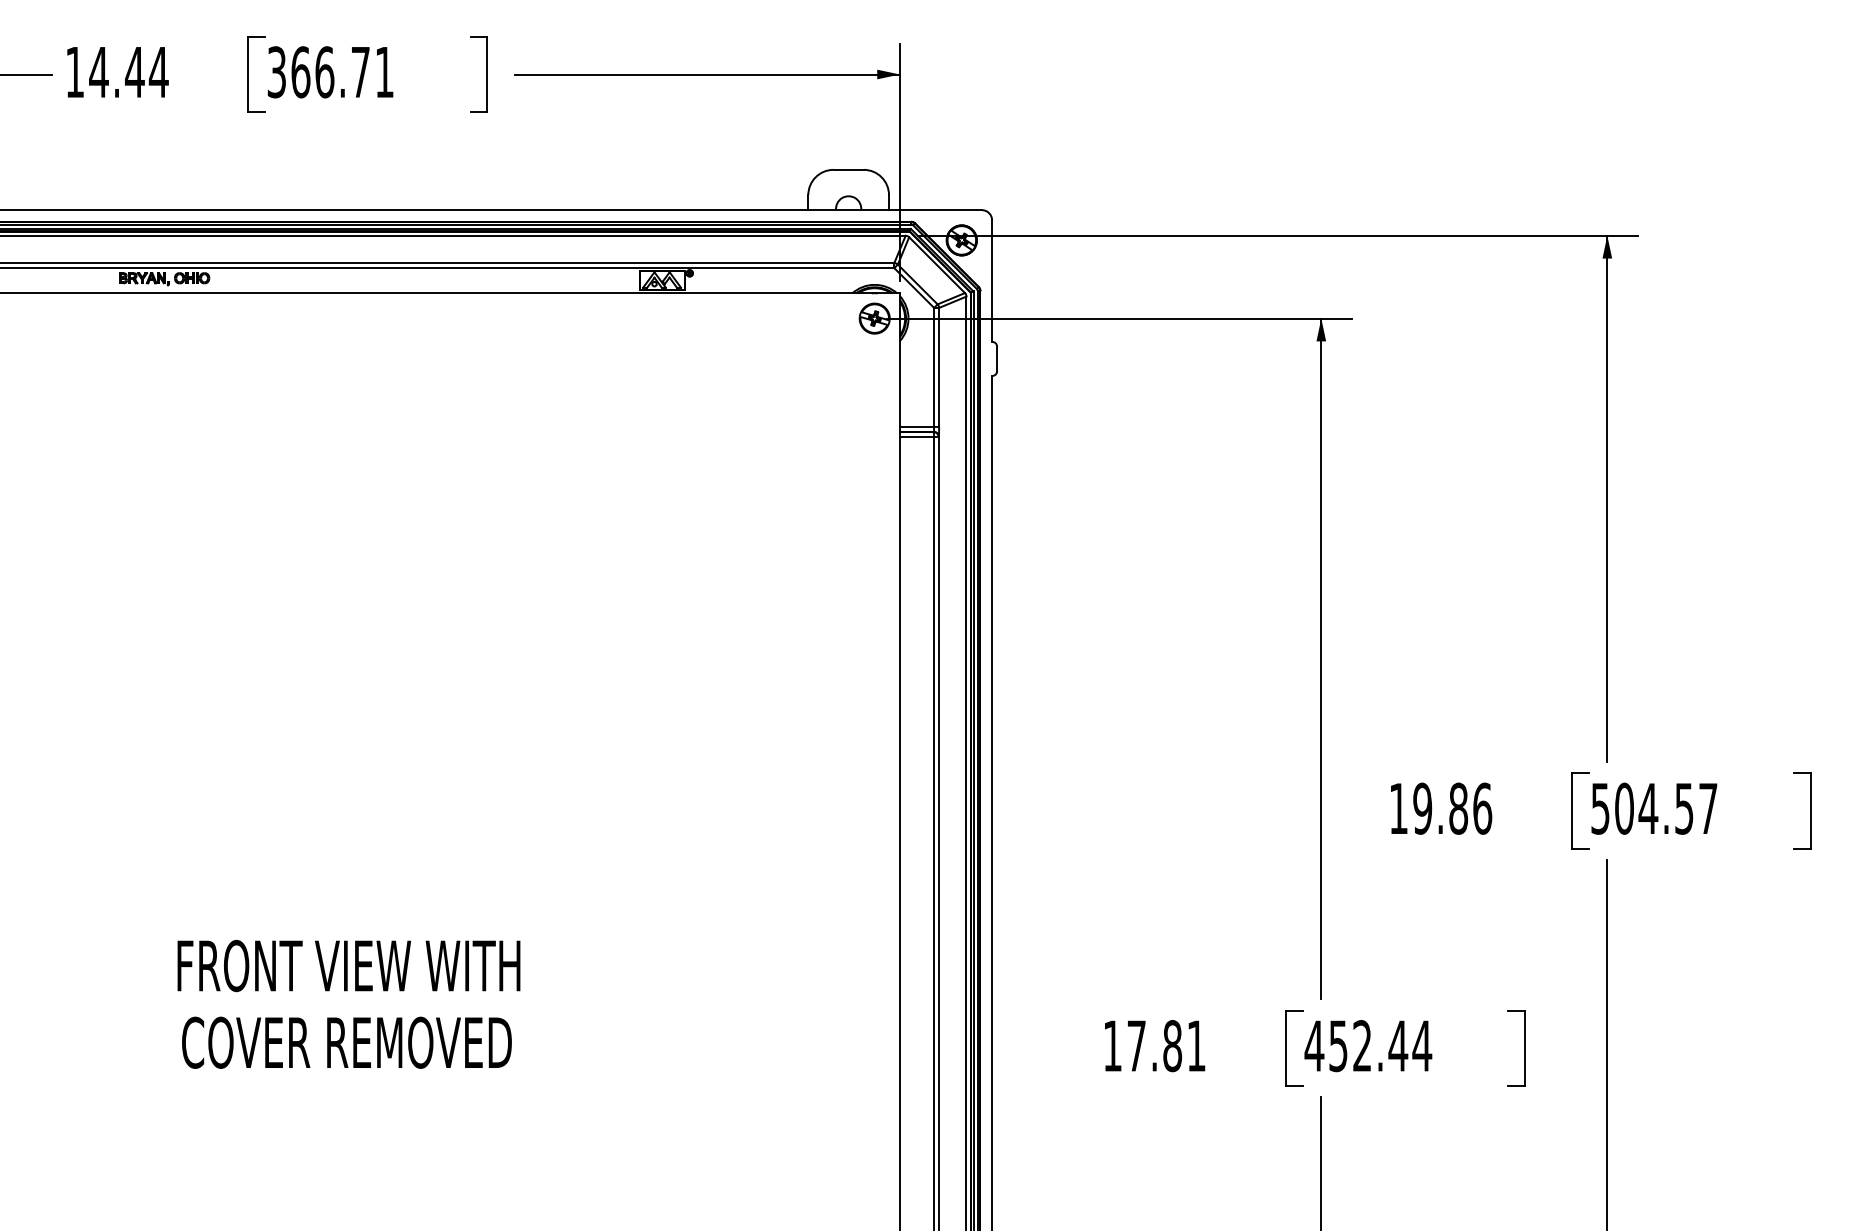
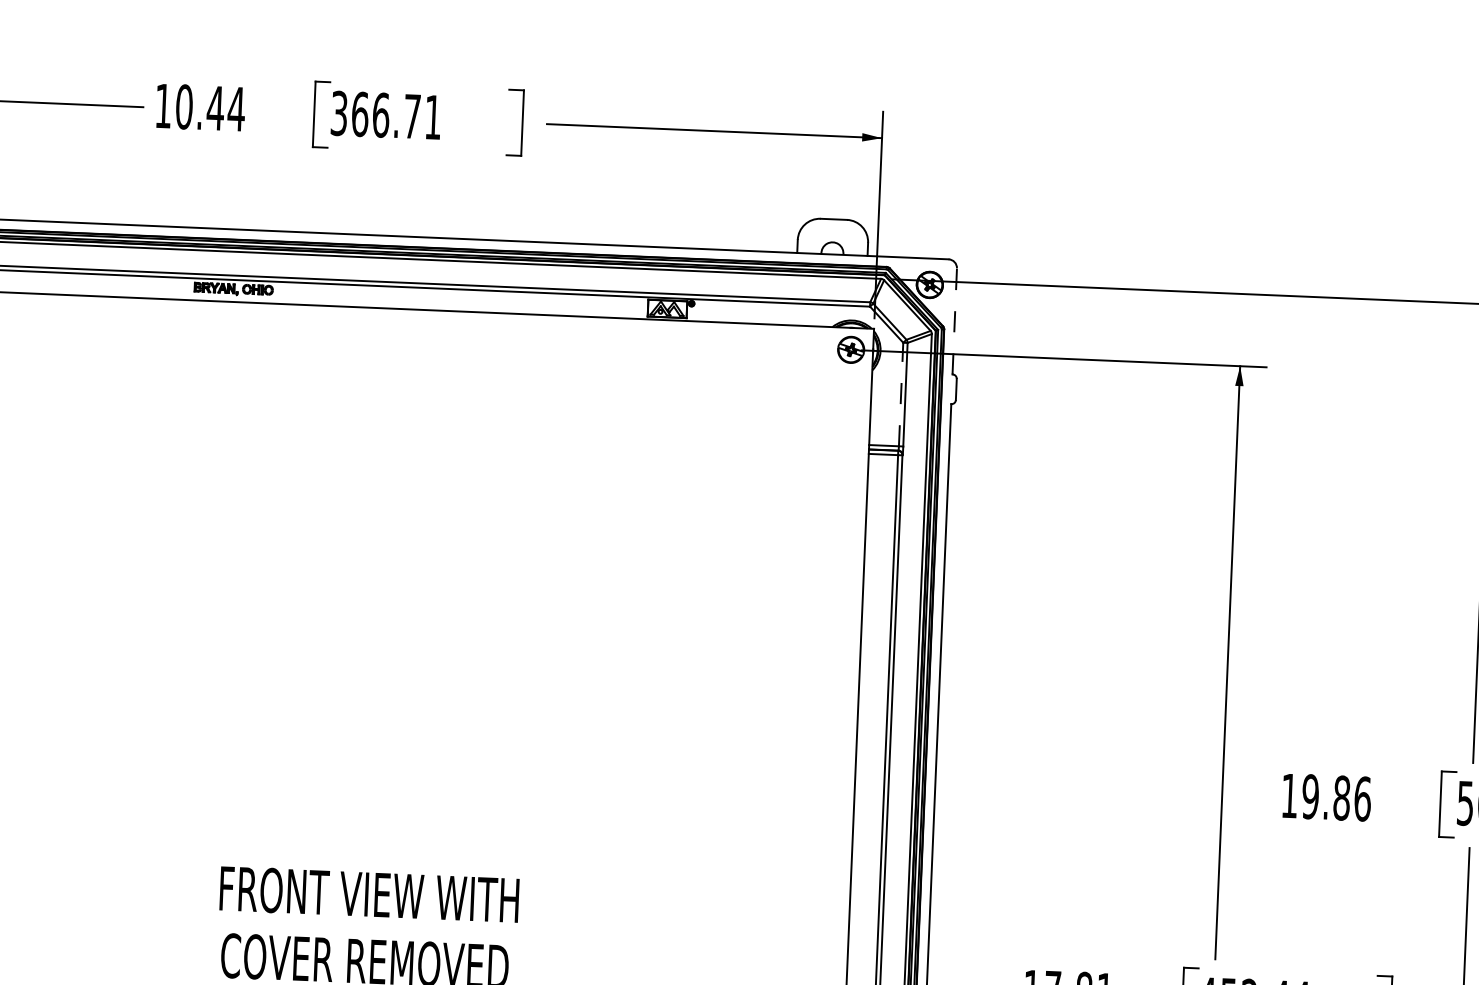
text: (98, 72) -> (183, 107), 14.44 -> 10.44
line: (992, 281) -> (955, 321), solid -> dashed
line: (934, 366) -> (901, 393), solid -> dashed

